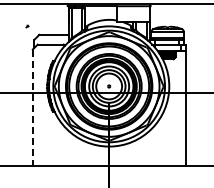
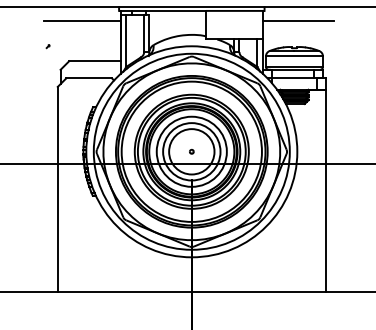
line: (46, 12) -> (81, 21), added
line: (169, 12) -> (297, 21), added
line: (32, 108) -> (57, 190), dashed -> solid

